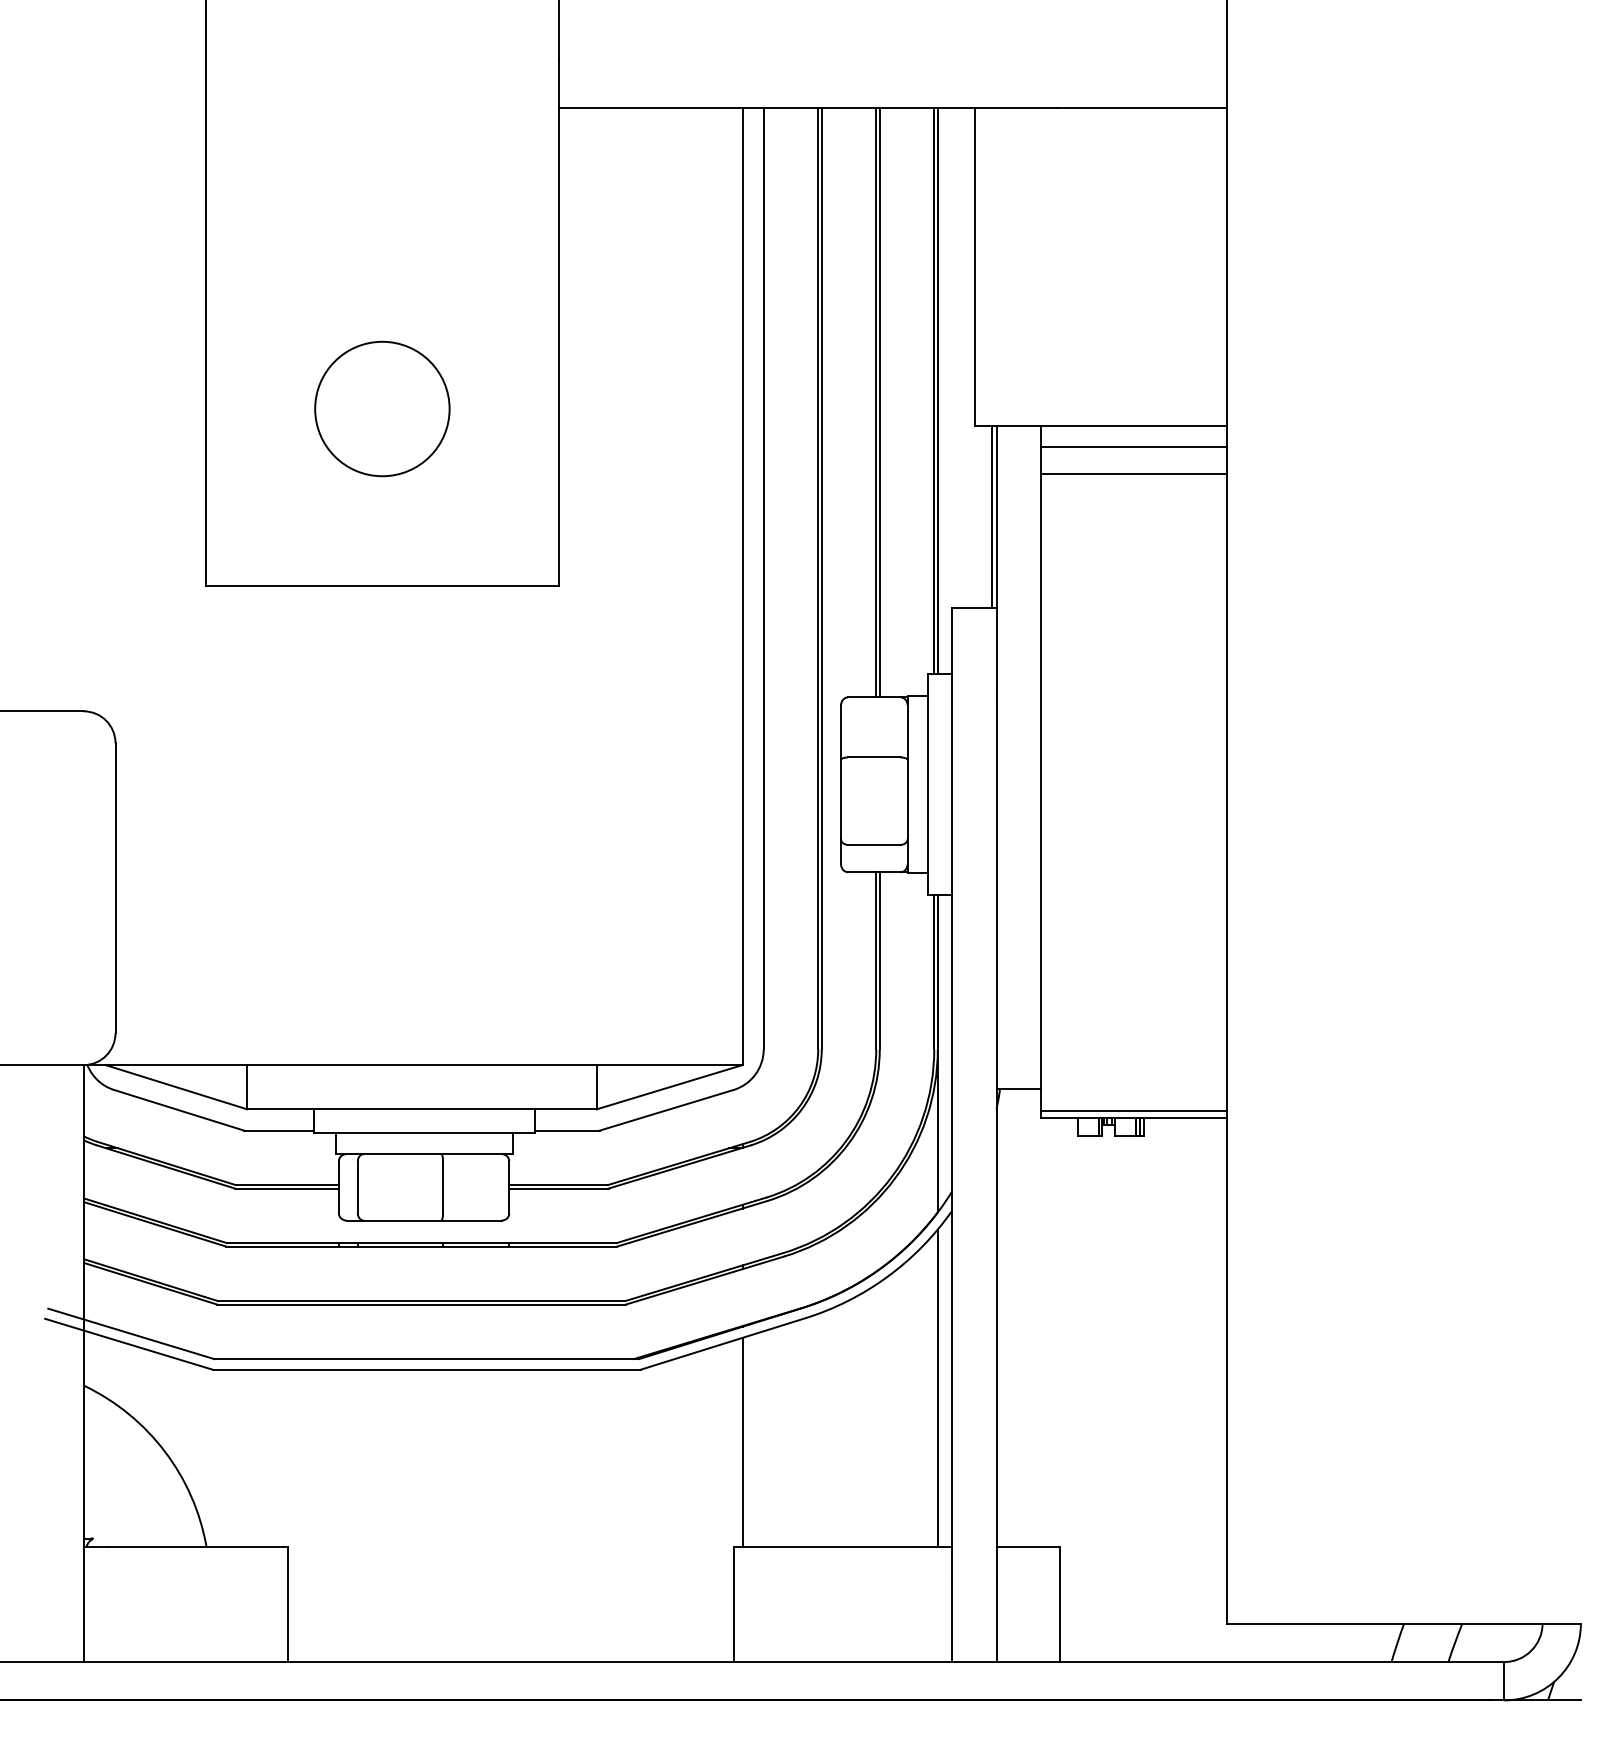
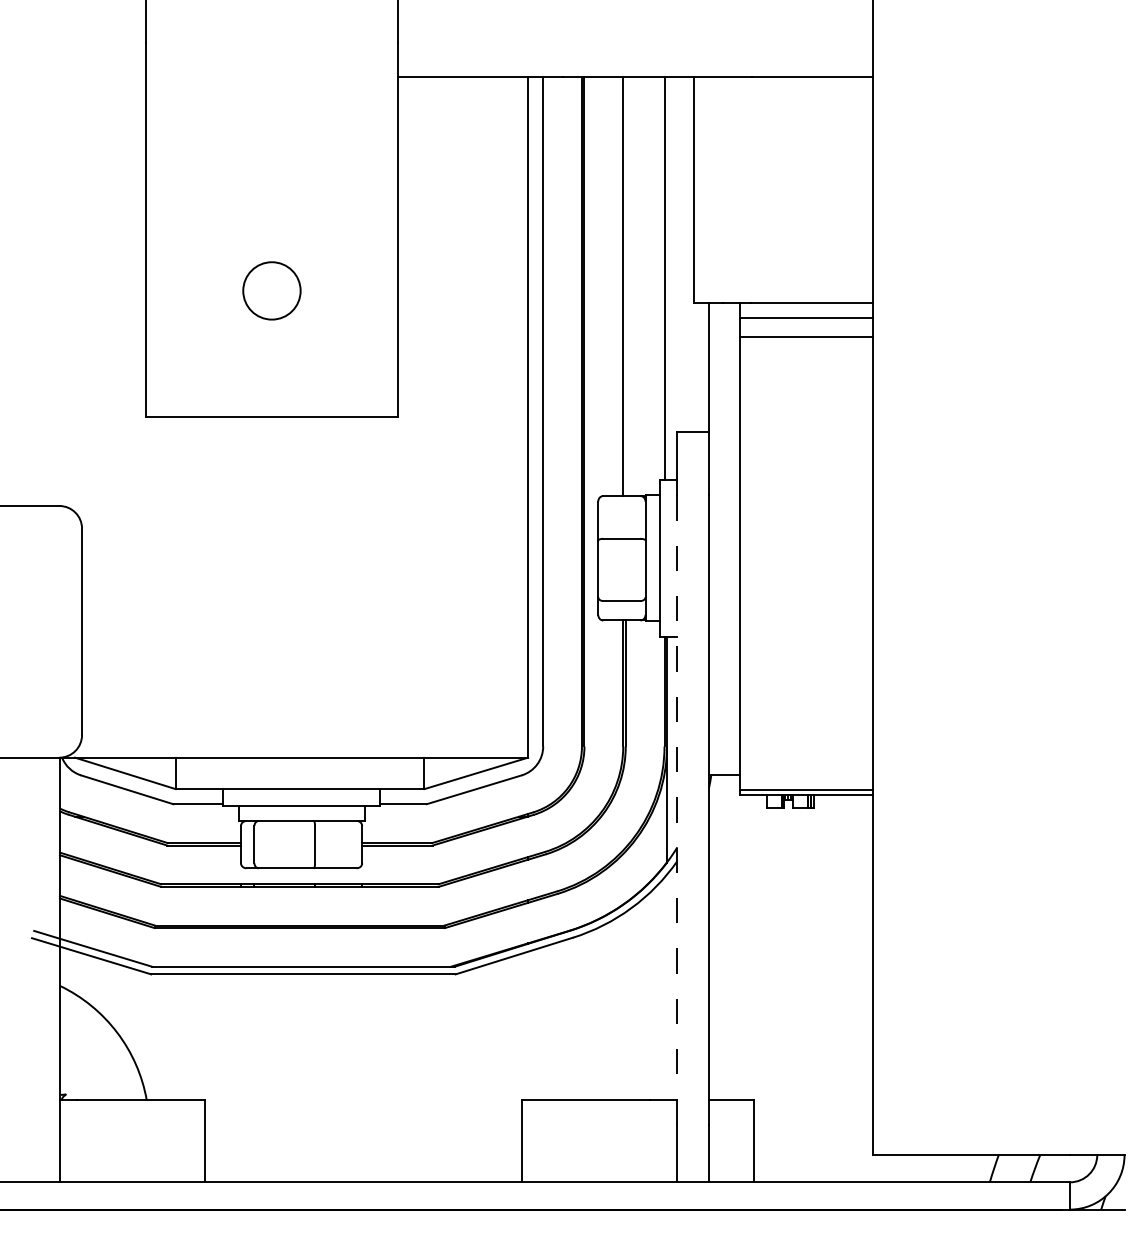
line: (937, 390) -> (666, 277), removed
line: (879, 402) -> (625, 286), removed
circle: (382, 408) -> (272, 290), size x0.6
line: (992, 516) -> (705, 367), removed
line: (952, 1138) -> (677, 809), solid -> dashed
line: (937, 1387) -> (666, 987), removed
line: (742, 1441) -> (528, 1025), removed

